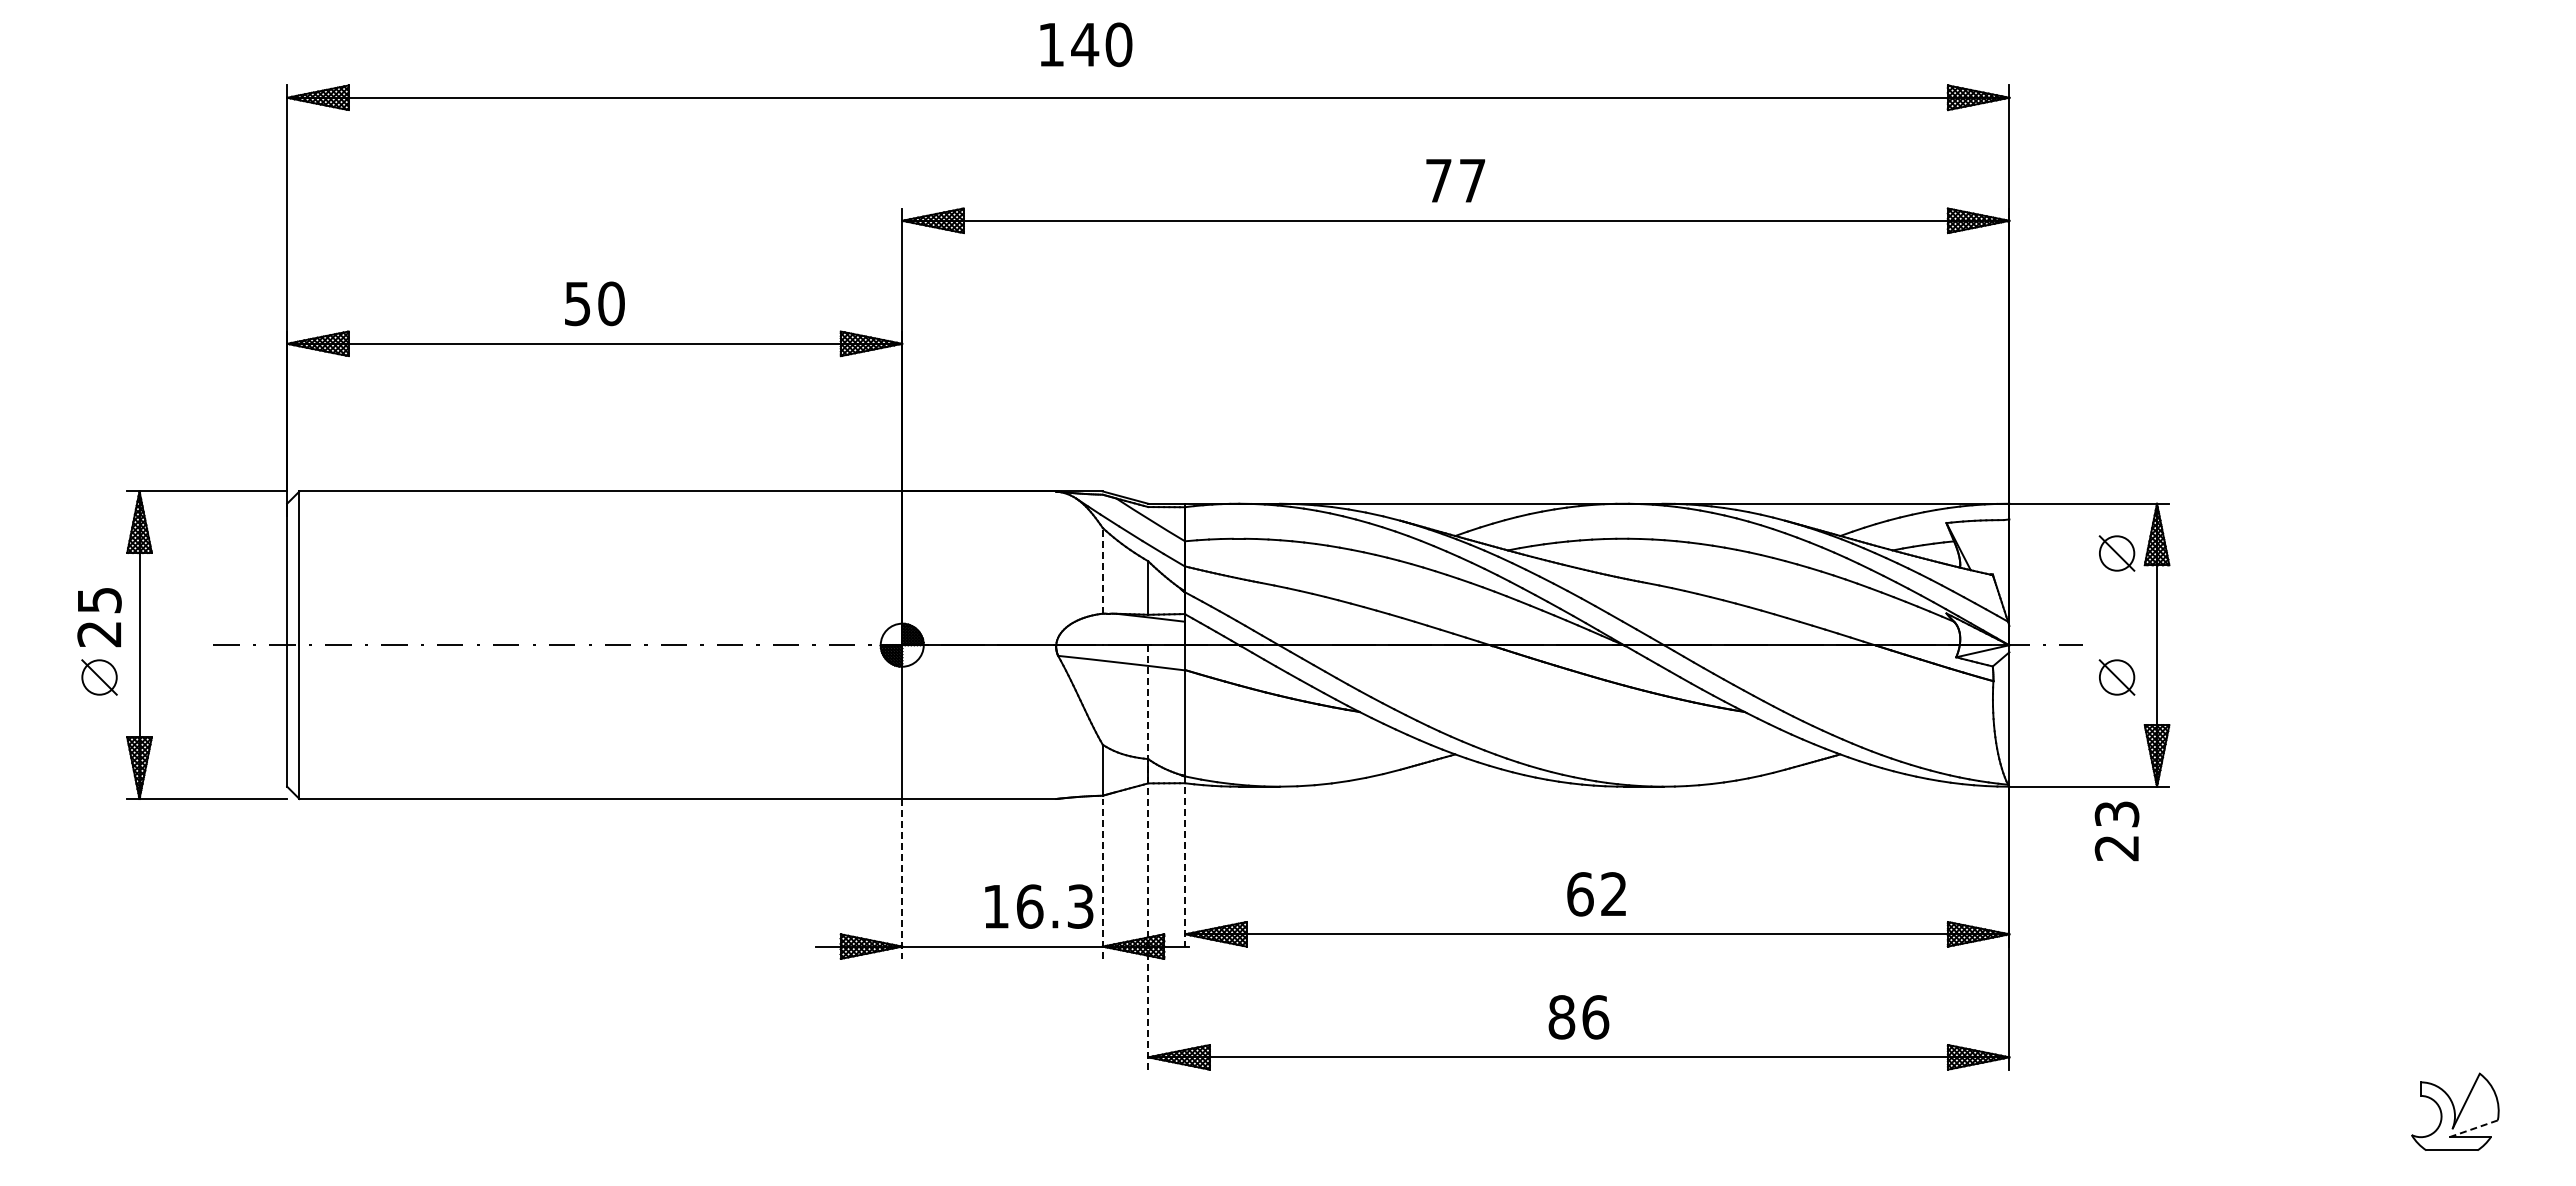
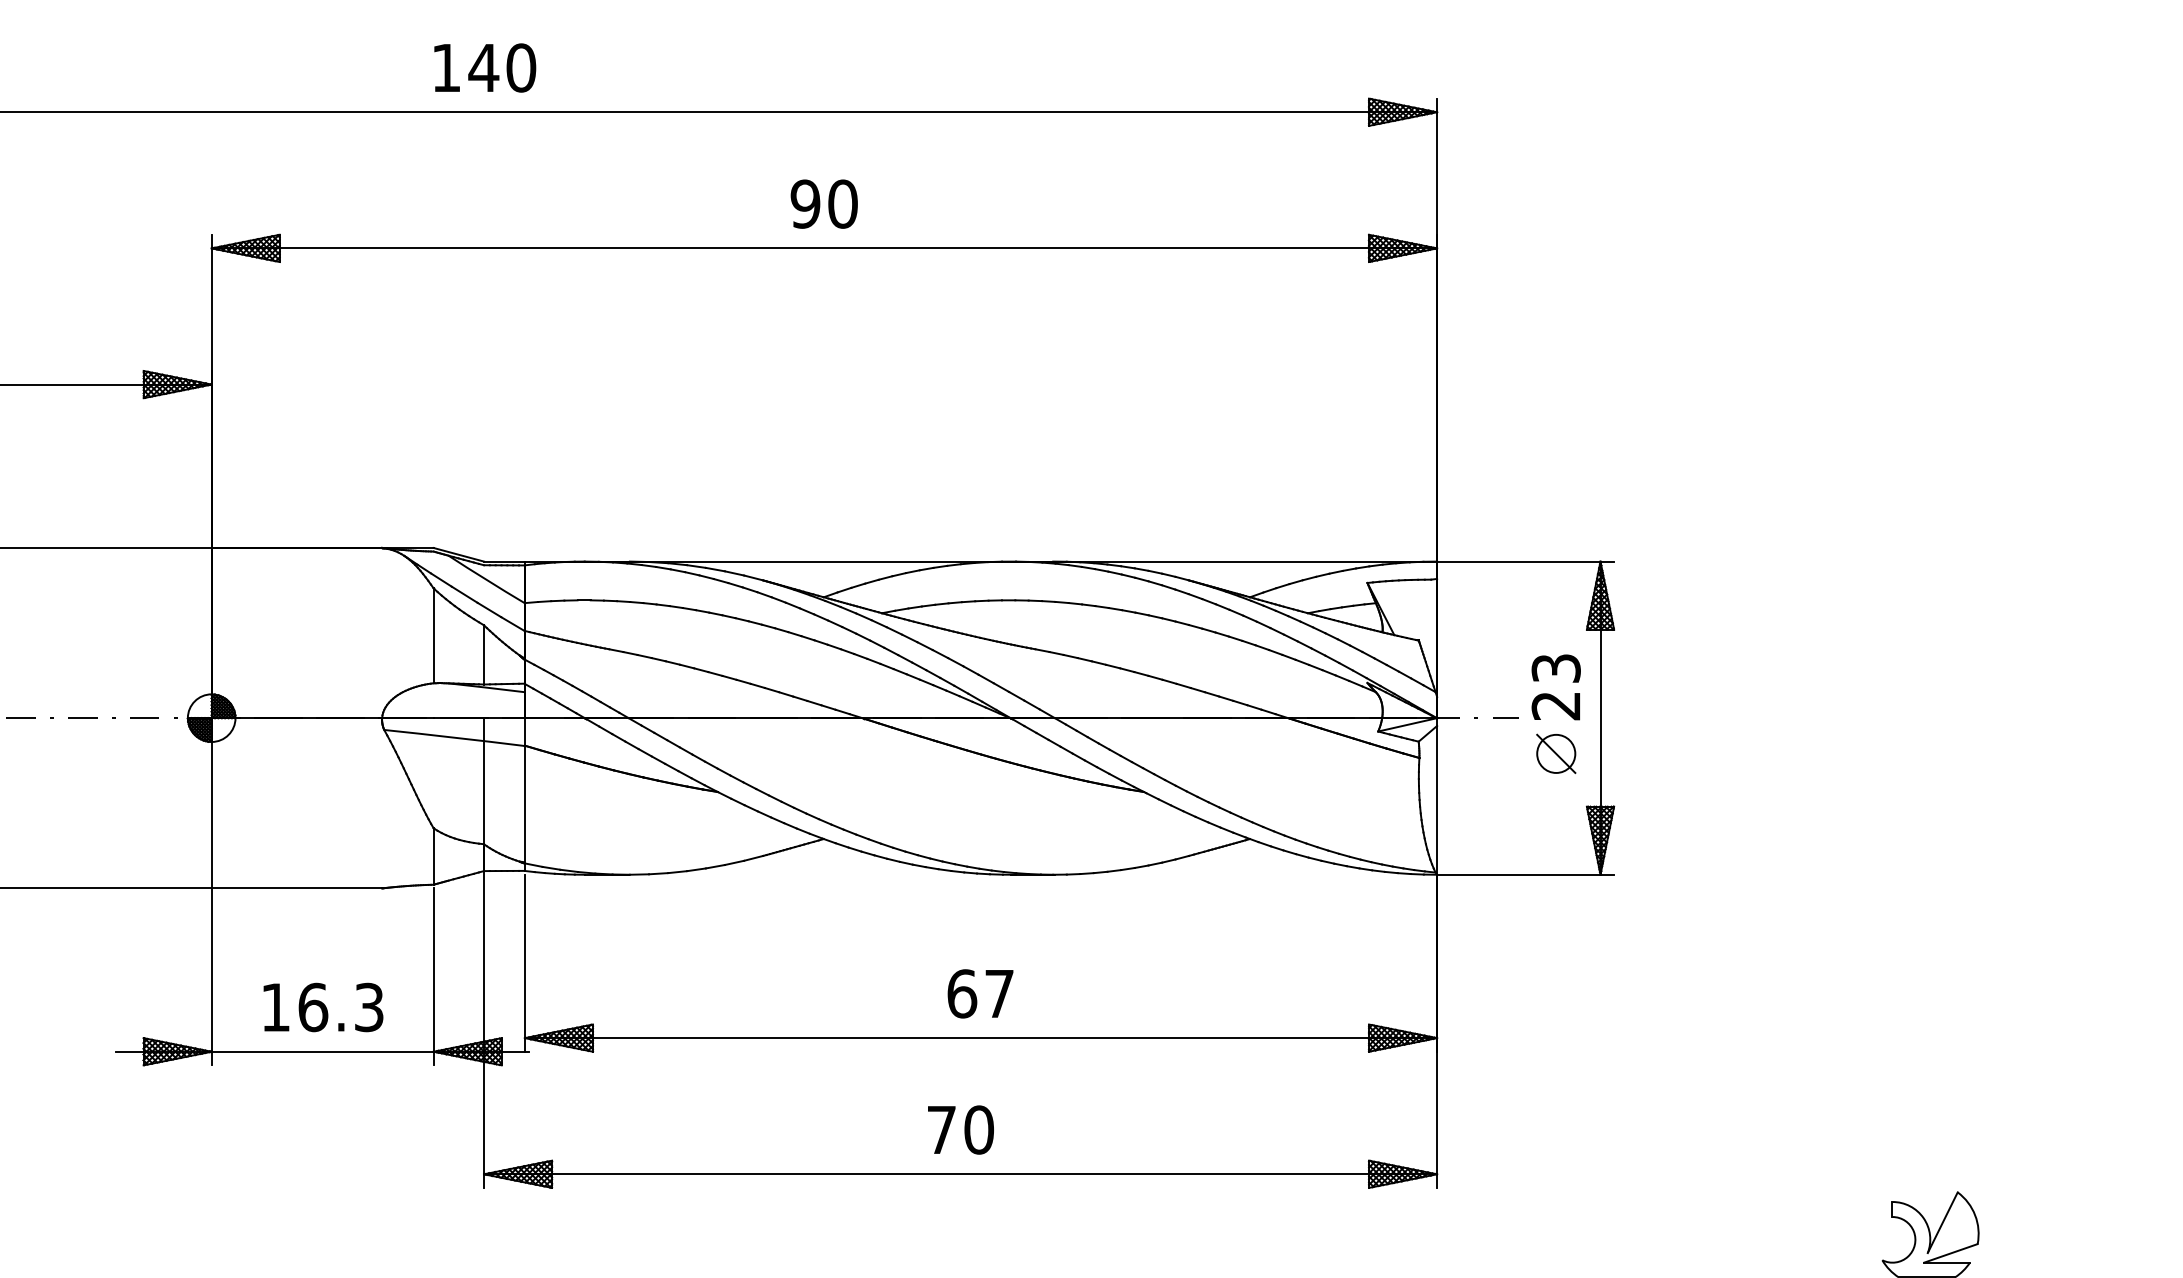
text: (1086, 44) -> (485, 67), moved
text: (1455, 180) -> (824, 203), 77 -> 90
part: (2116, 553) -> (1555, 616), removed
line: (1102, 570) -> (433, 635), dashed -> solid
text: (2116, 831) -> (1555, 687), moved
line: (1148, 857) -> (484, 953), dashed -> solid
line: (1185, 866) -> (525, 963), dashed -> solid
line: (902, 878) -> (211, 976), dashed -> solid
line: (1102, 878) -> (433, 976), dashed -> solid
text: (1613, 893) -> (998, 992), 62 -> 67
text: (1039, 906) -> (323, 1007), moved
text: (1578, 1017) -> (960, 1130), 86 -> 70
line: (2473, 1128) -> (1950, 1253), dashed -> solid

